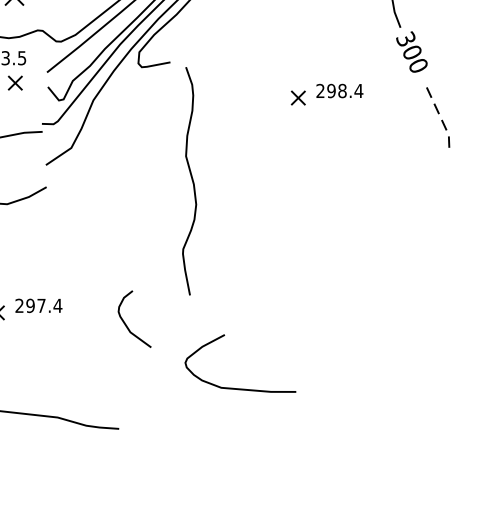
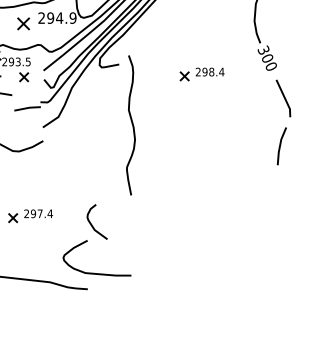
part: (325, 94) -> (201, 74), moved
line: (441, 119) -> (285, 99), dashed -> solid
curve: (190, 179) -> (131, 124), moved
line: (433, 196) -> (280, 146), added
curve: (236, 386) -> (94, 272), moved

